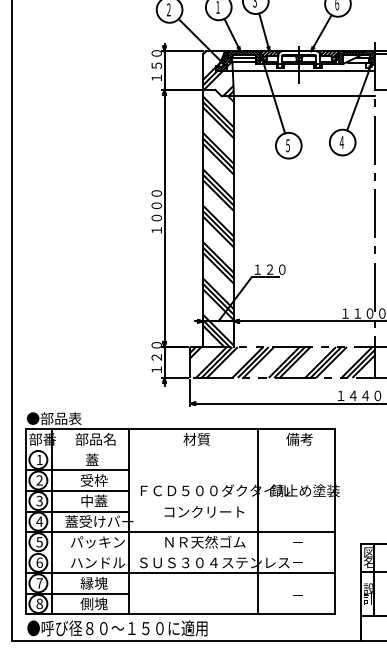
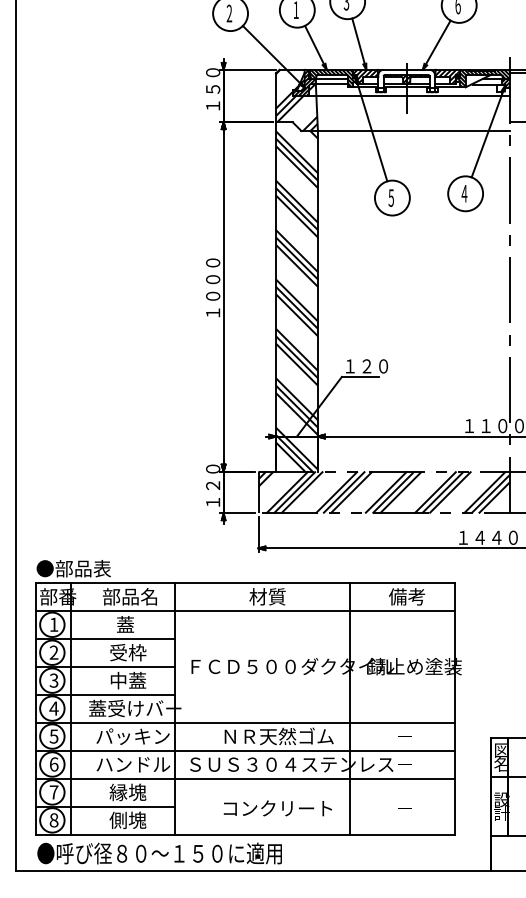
line: (179, 450) -> (244, 611), added
text: (204, 511) -> (277, 808), moved
line: (179, 552) -> (244, 750), added

